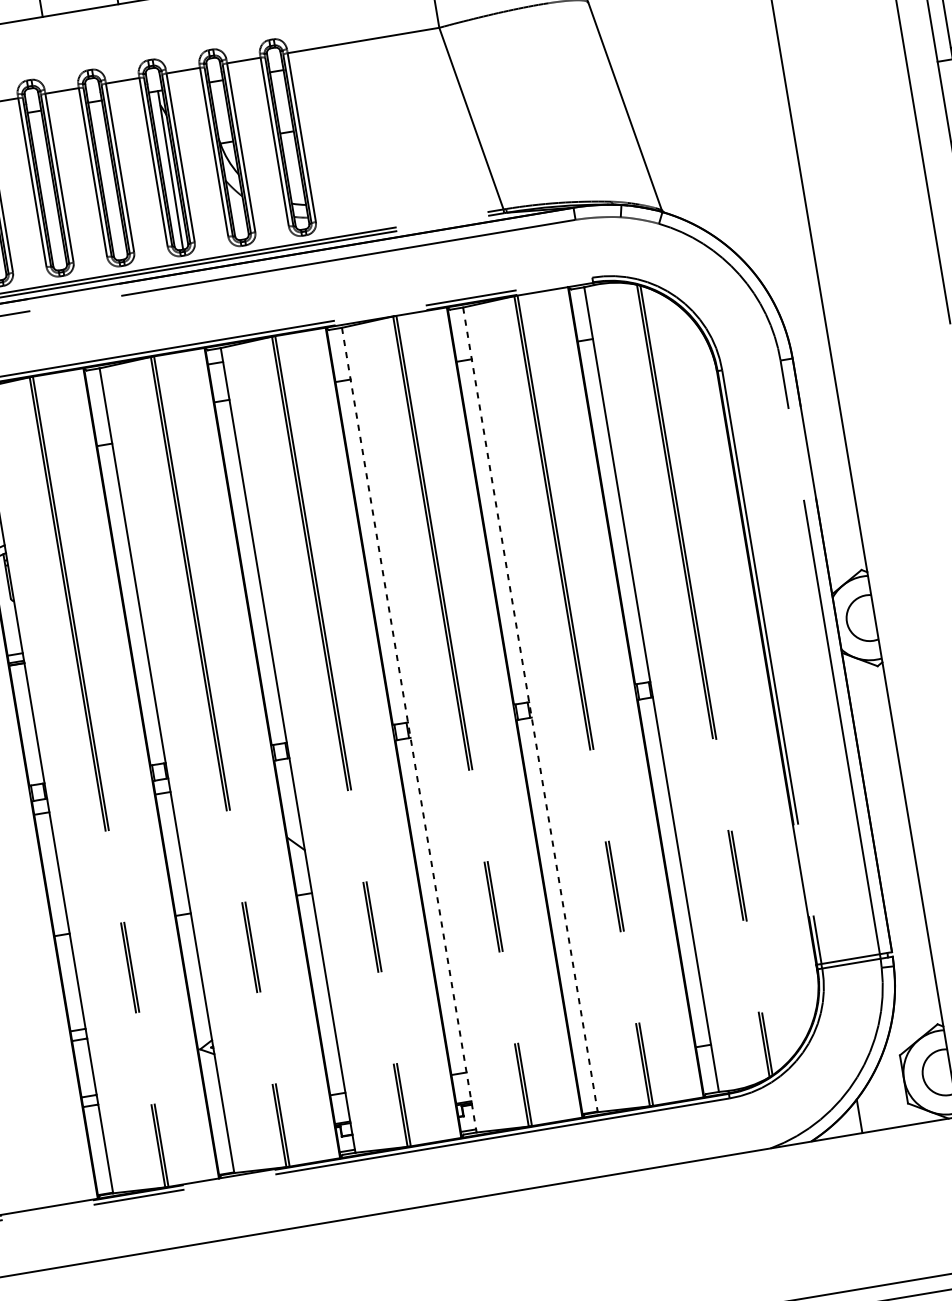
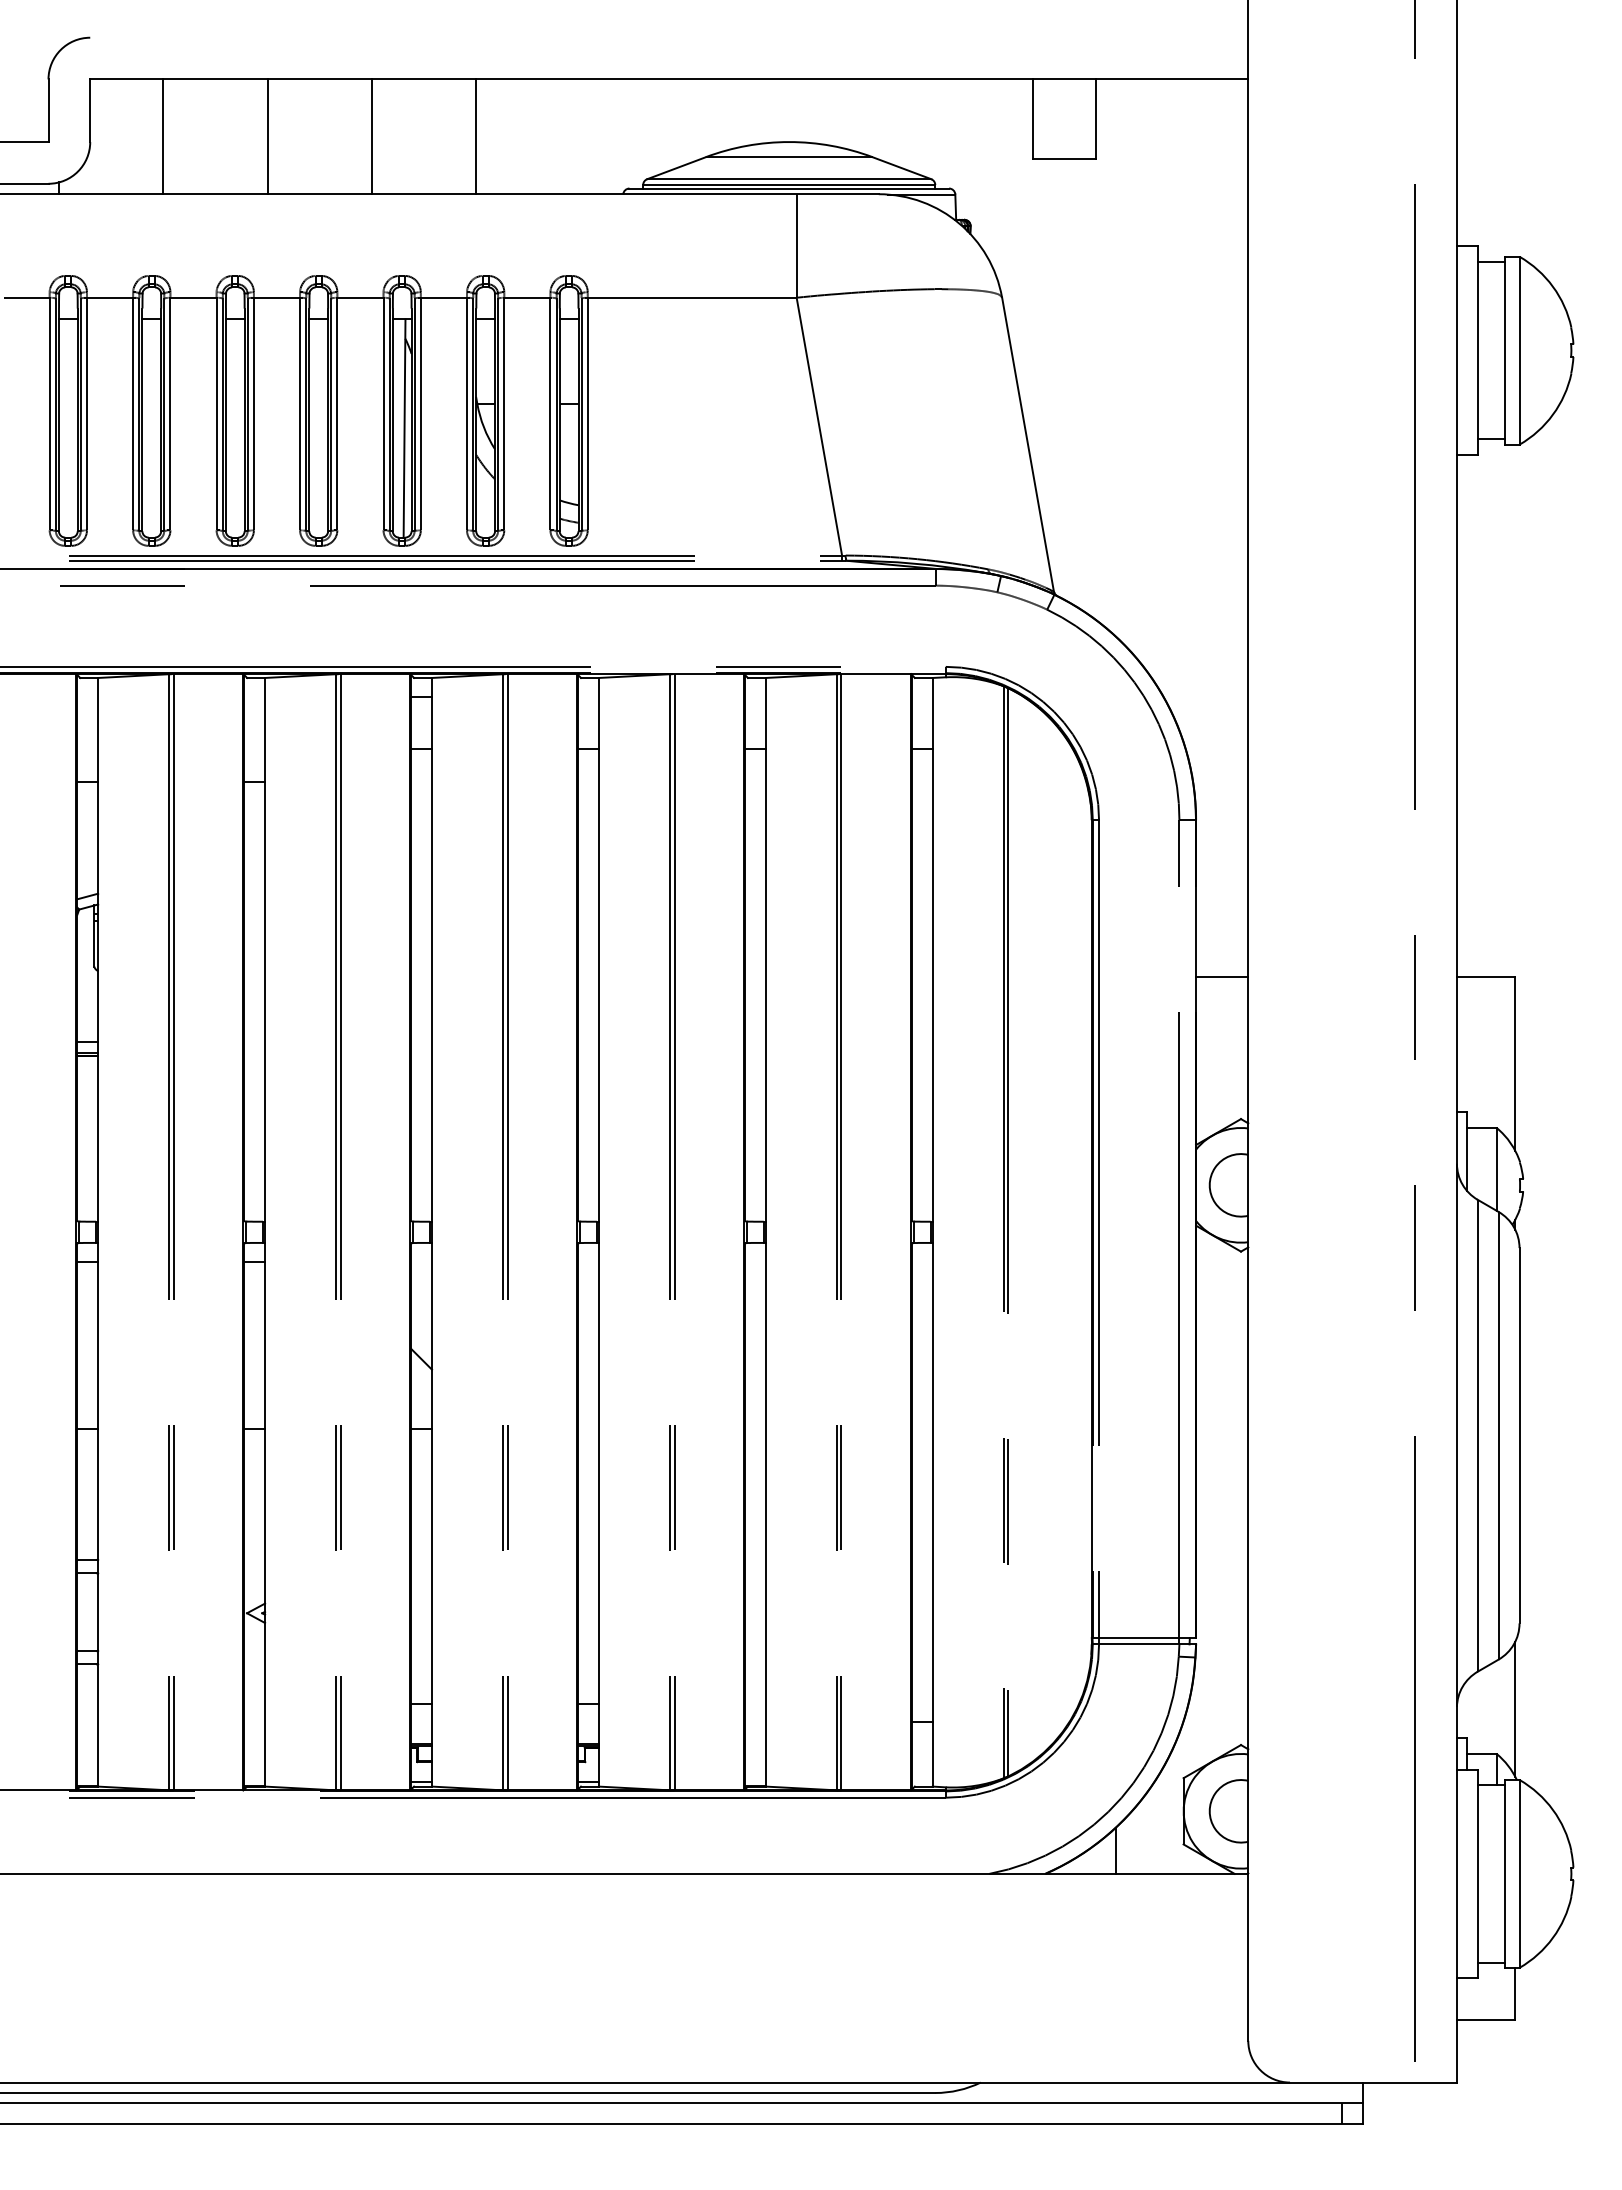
line: (830, 468) -> (1222, 976), added
line: (530, 710) -> (765, 1232), dashed -> solid
line: (409, 730) -> (598, 1232), dashed -> solid

